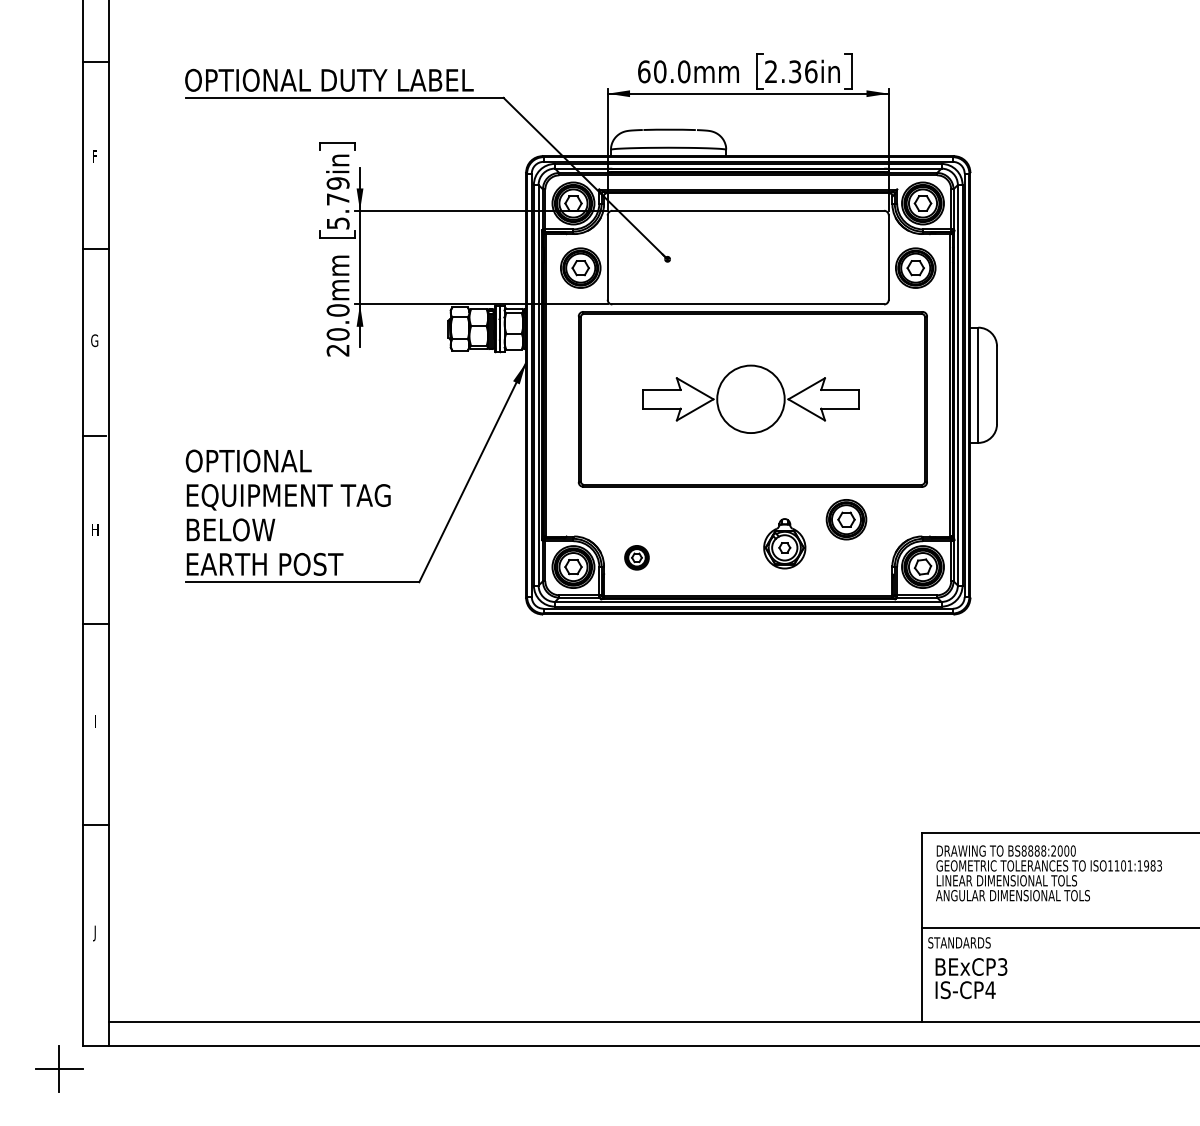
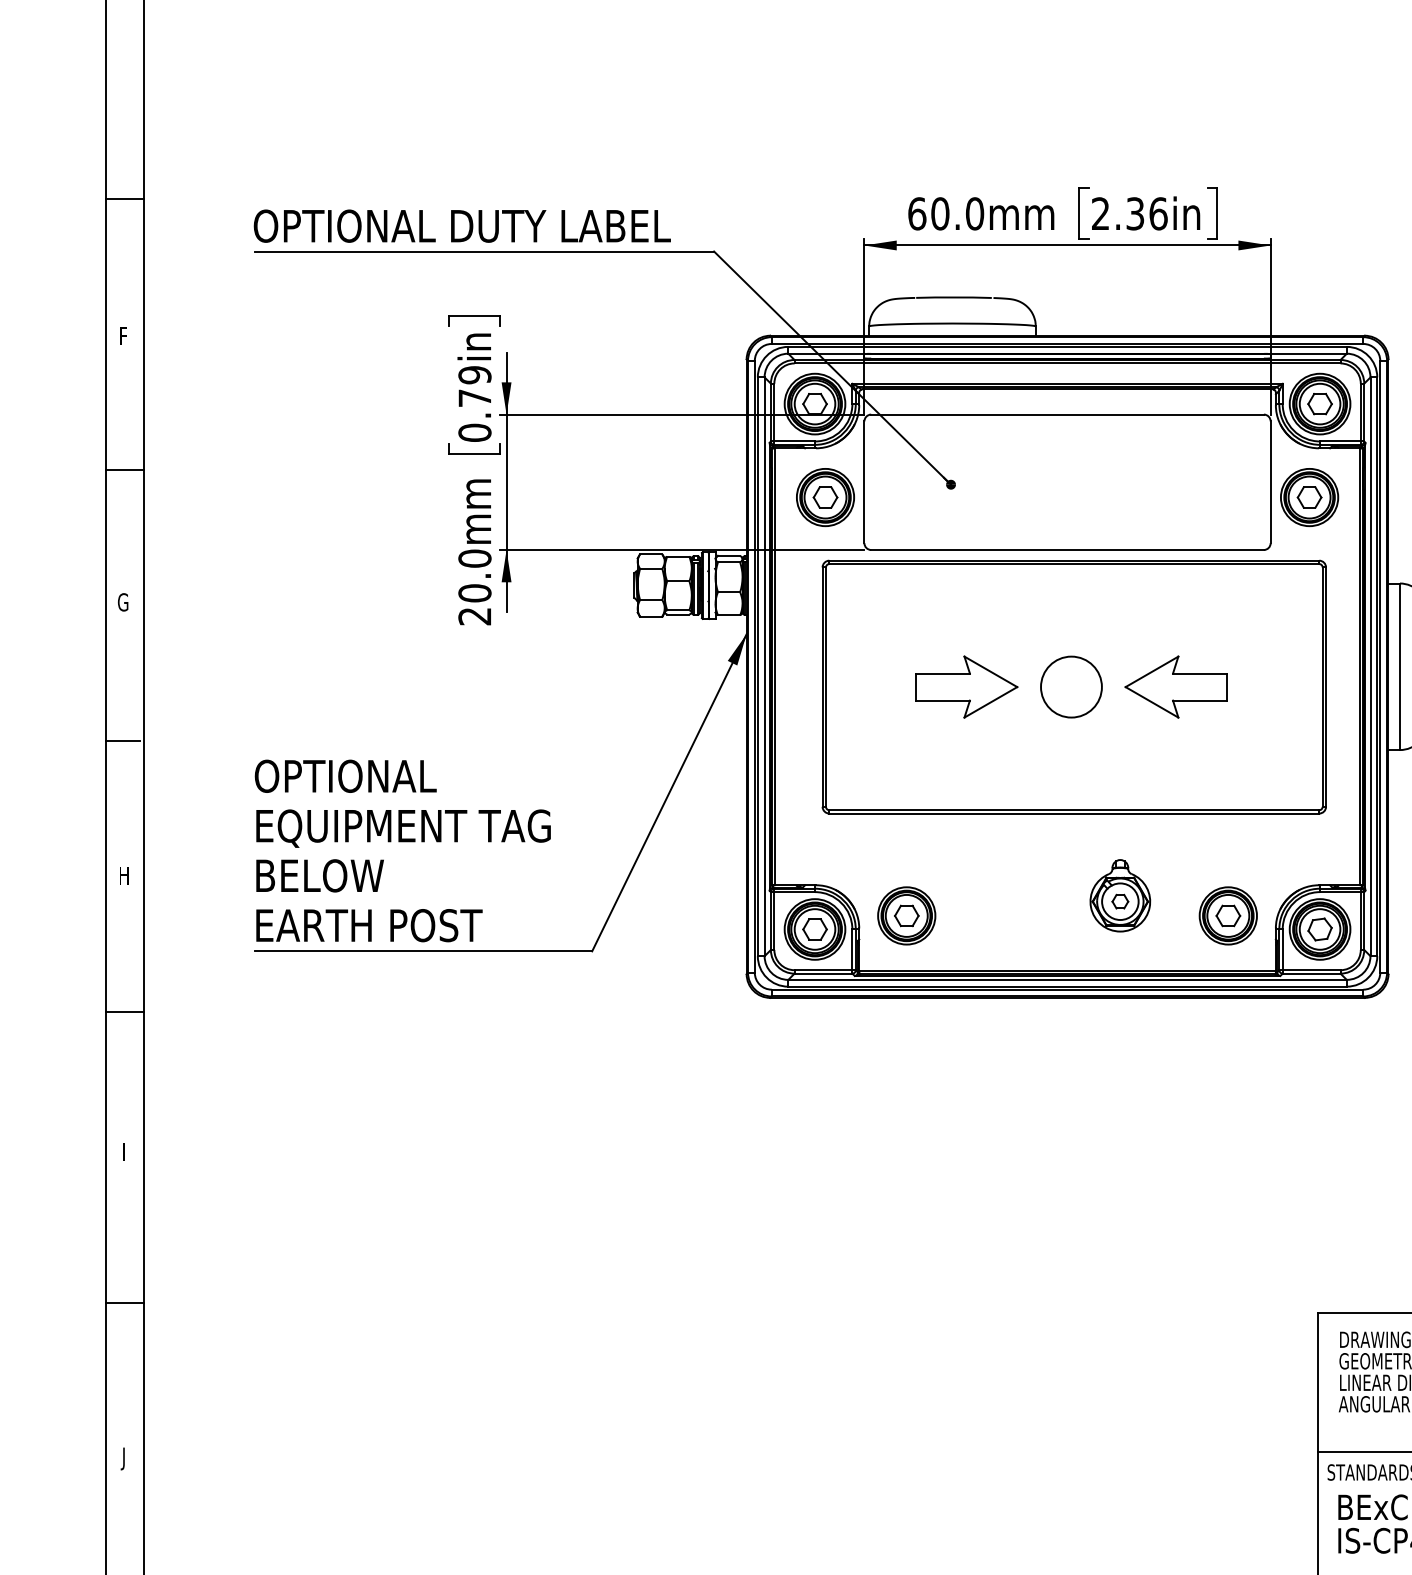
text: (337, 223) -> (474, 432), 5.79in -> 0.79in
circle: (750, 399) -> (1070, 687), size x0.62
part: (846, 519) -> (1228, 915), moved
part: (636, 557) -> (906, 915), size x1.67

